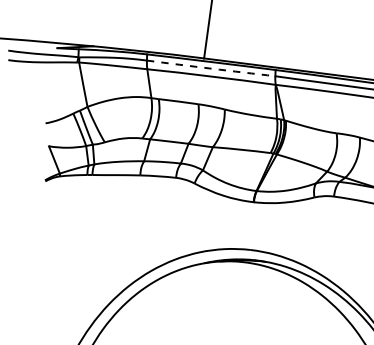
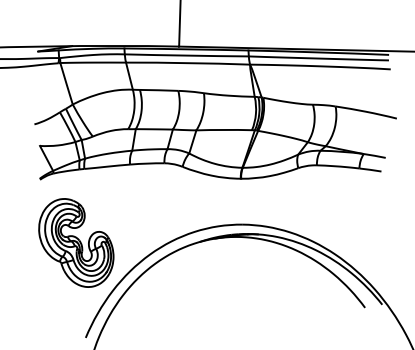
arc: (210, 68) -> (186, 55), dashed -> solid
part: (76, 250) -> (76, 242), added

